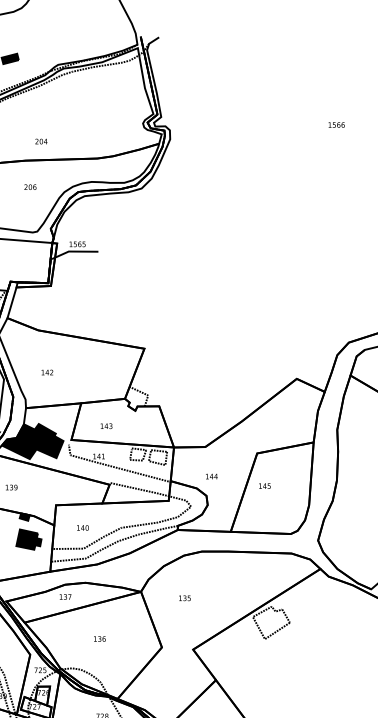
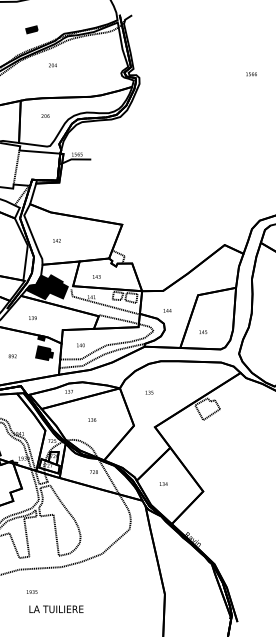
text: (40, 141) -> (52, 65), moved
text: (265, 485) -> (203, 331), moved

